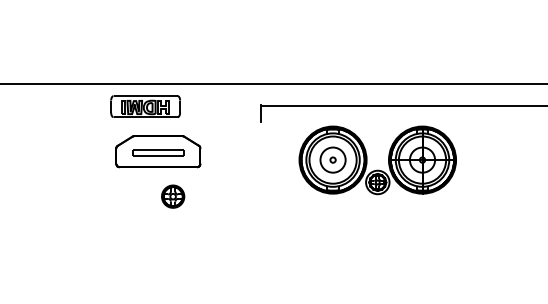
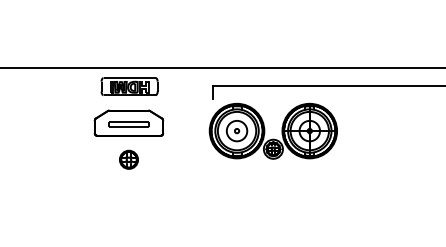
part: (145, 106) -> (129, 86), moved
part: (368, 159) -> (265, 130), moved
part: (172, 196) -> (128, 159), moved

